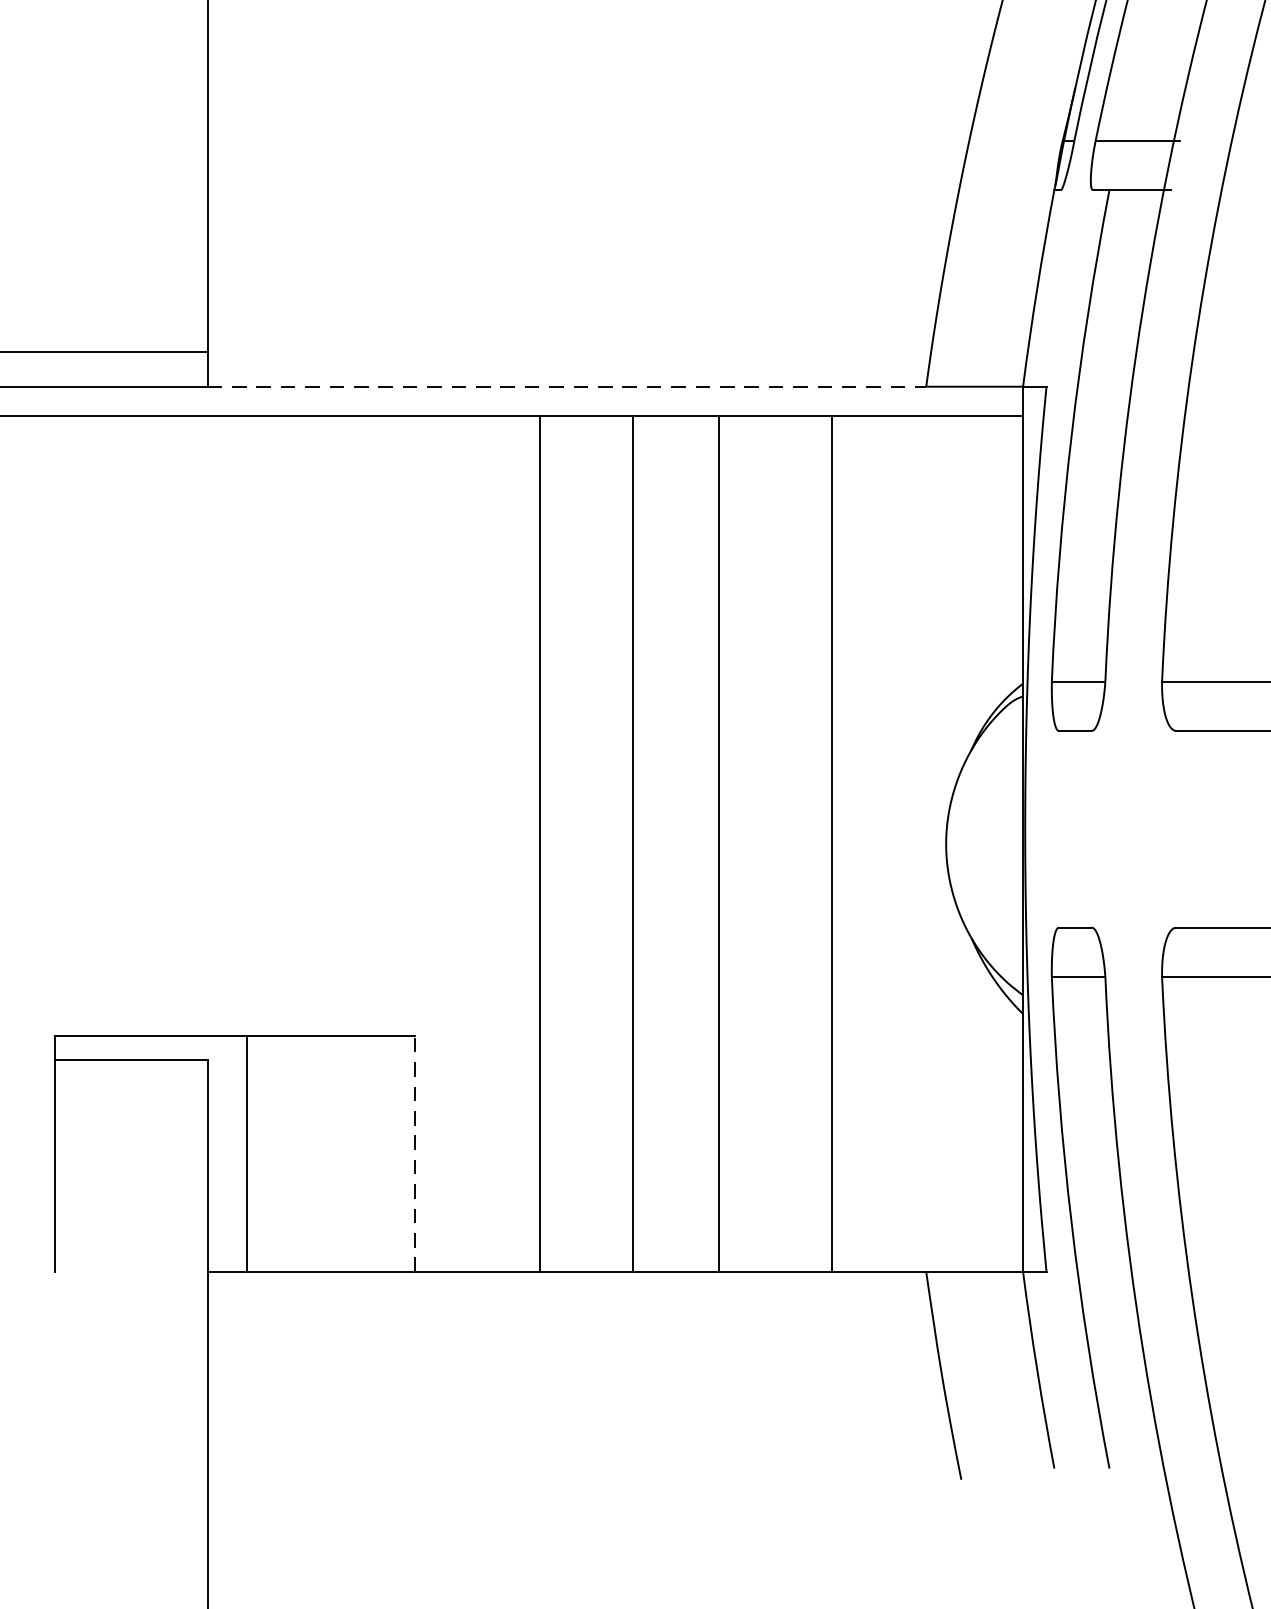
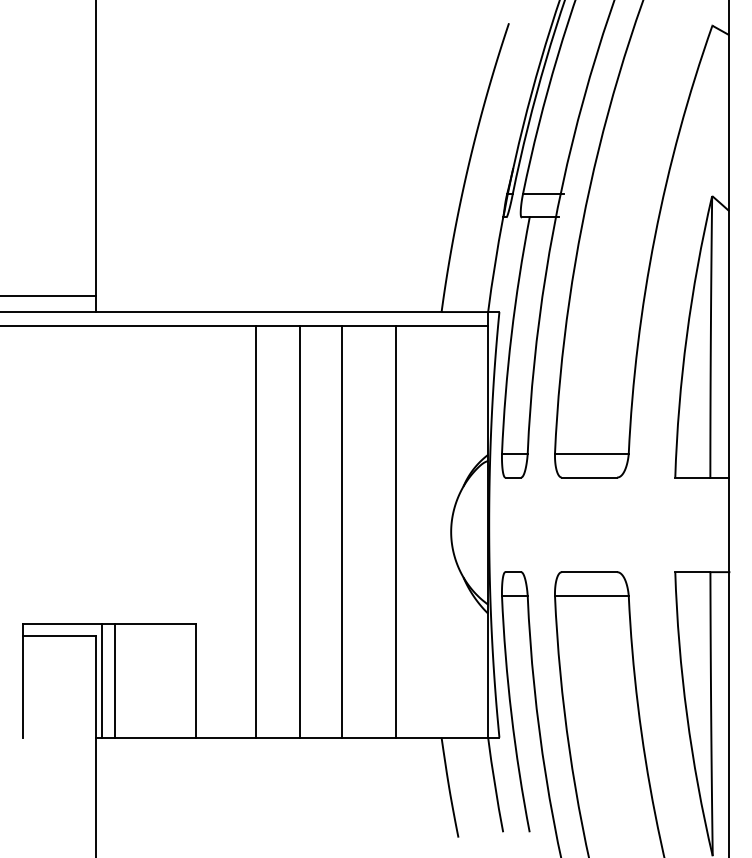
line: (566, 387) -> (268, 312), dashed -> solid
line: (220, 1152) -> (102, 680), added
line: (414, 1152) -> (195, 680), dashed -> solid

